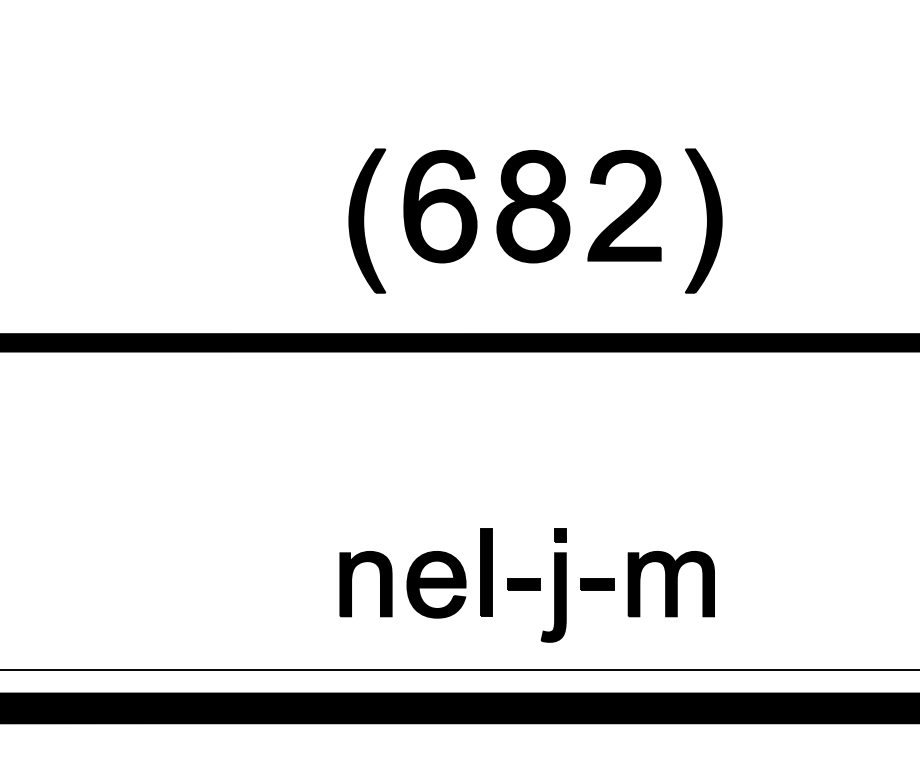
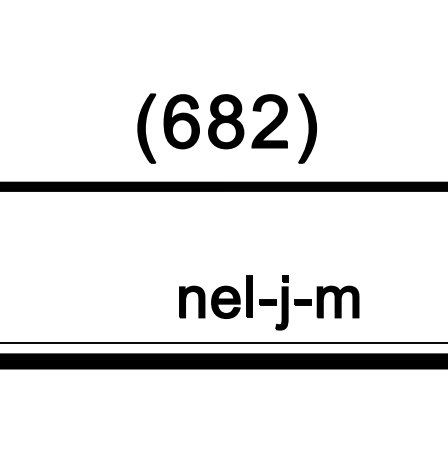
part: (527, 585) -> (269, 302), moved

